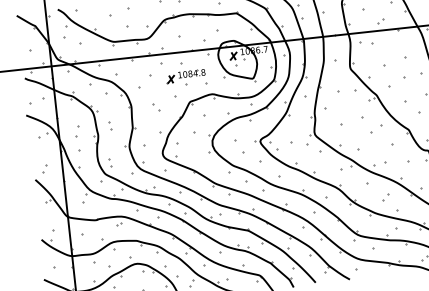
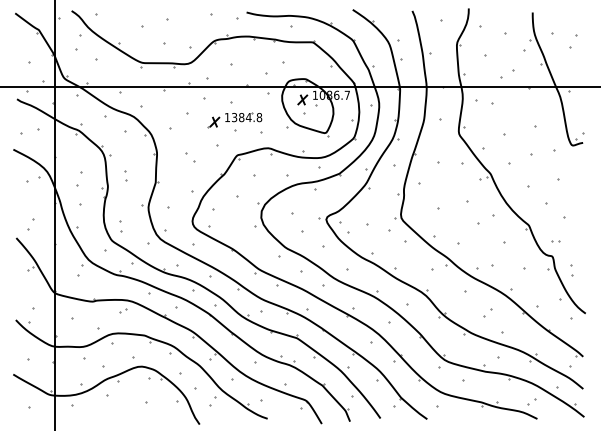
part: (381, 21) -> (507, 74), size x1.6
text: (185, 74) -> (234, 117), 1084.8 -> 1384.8

